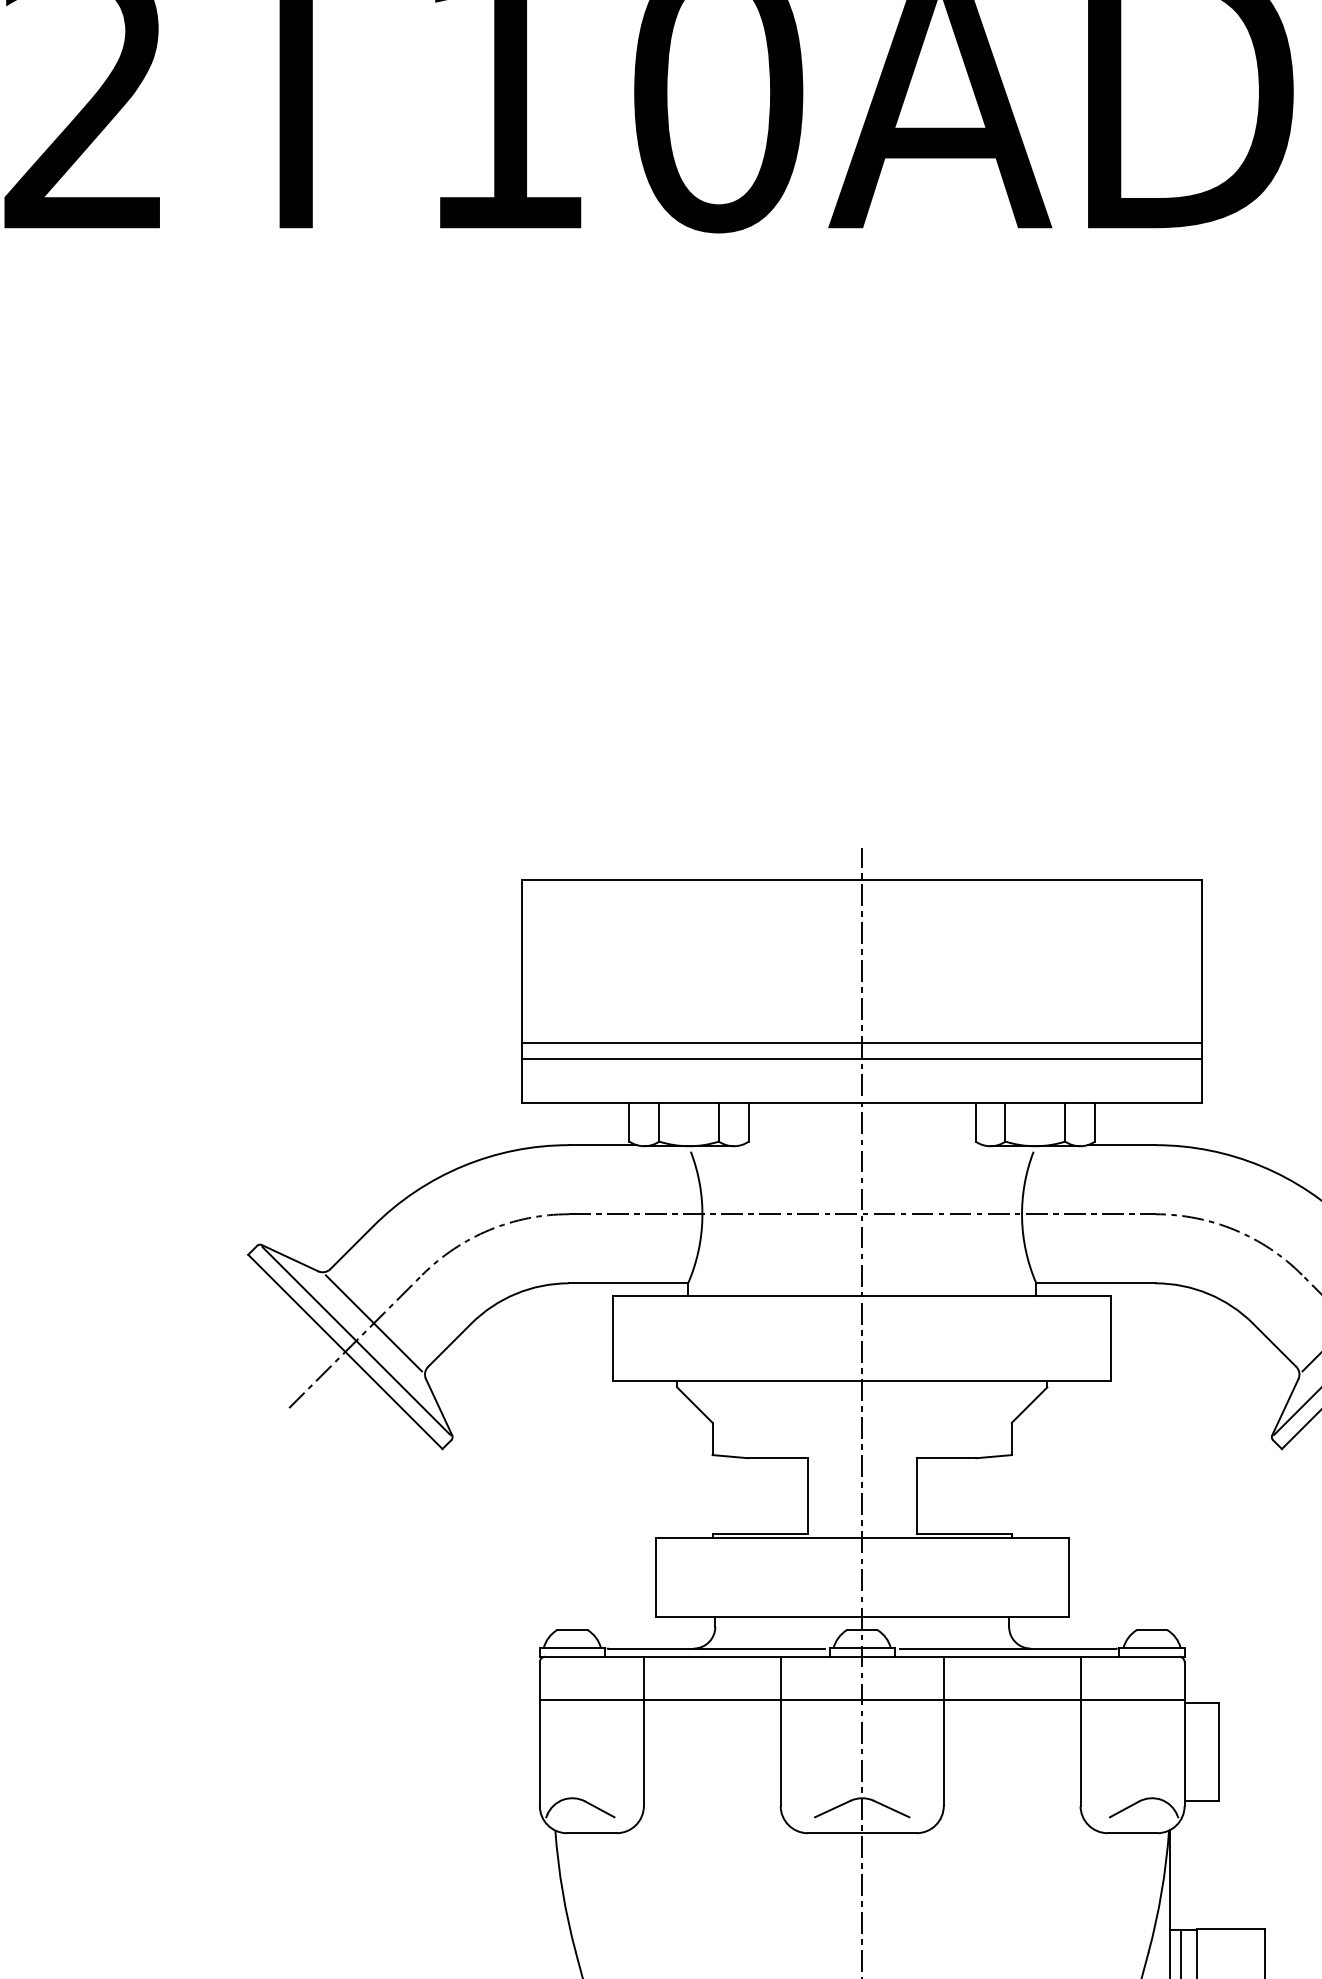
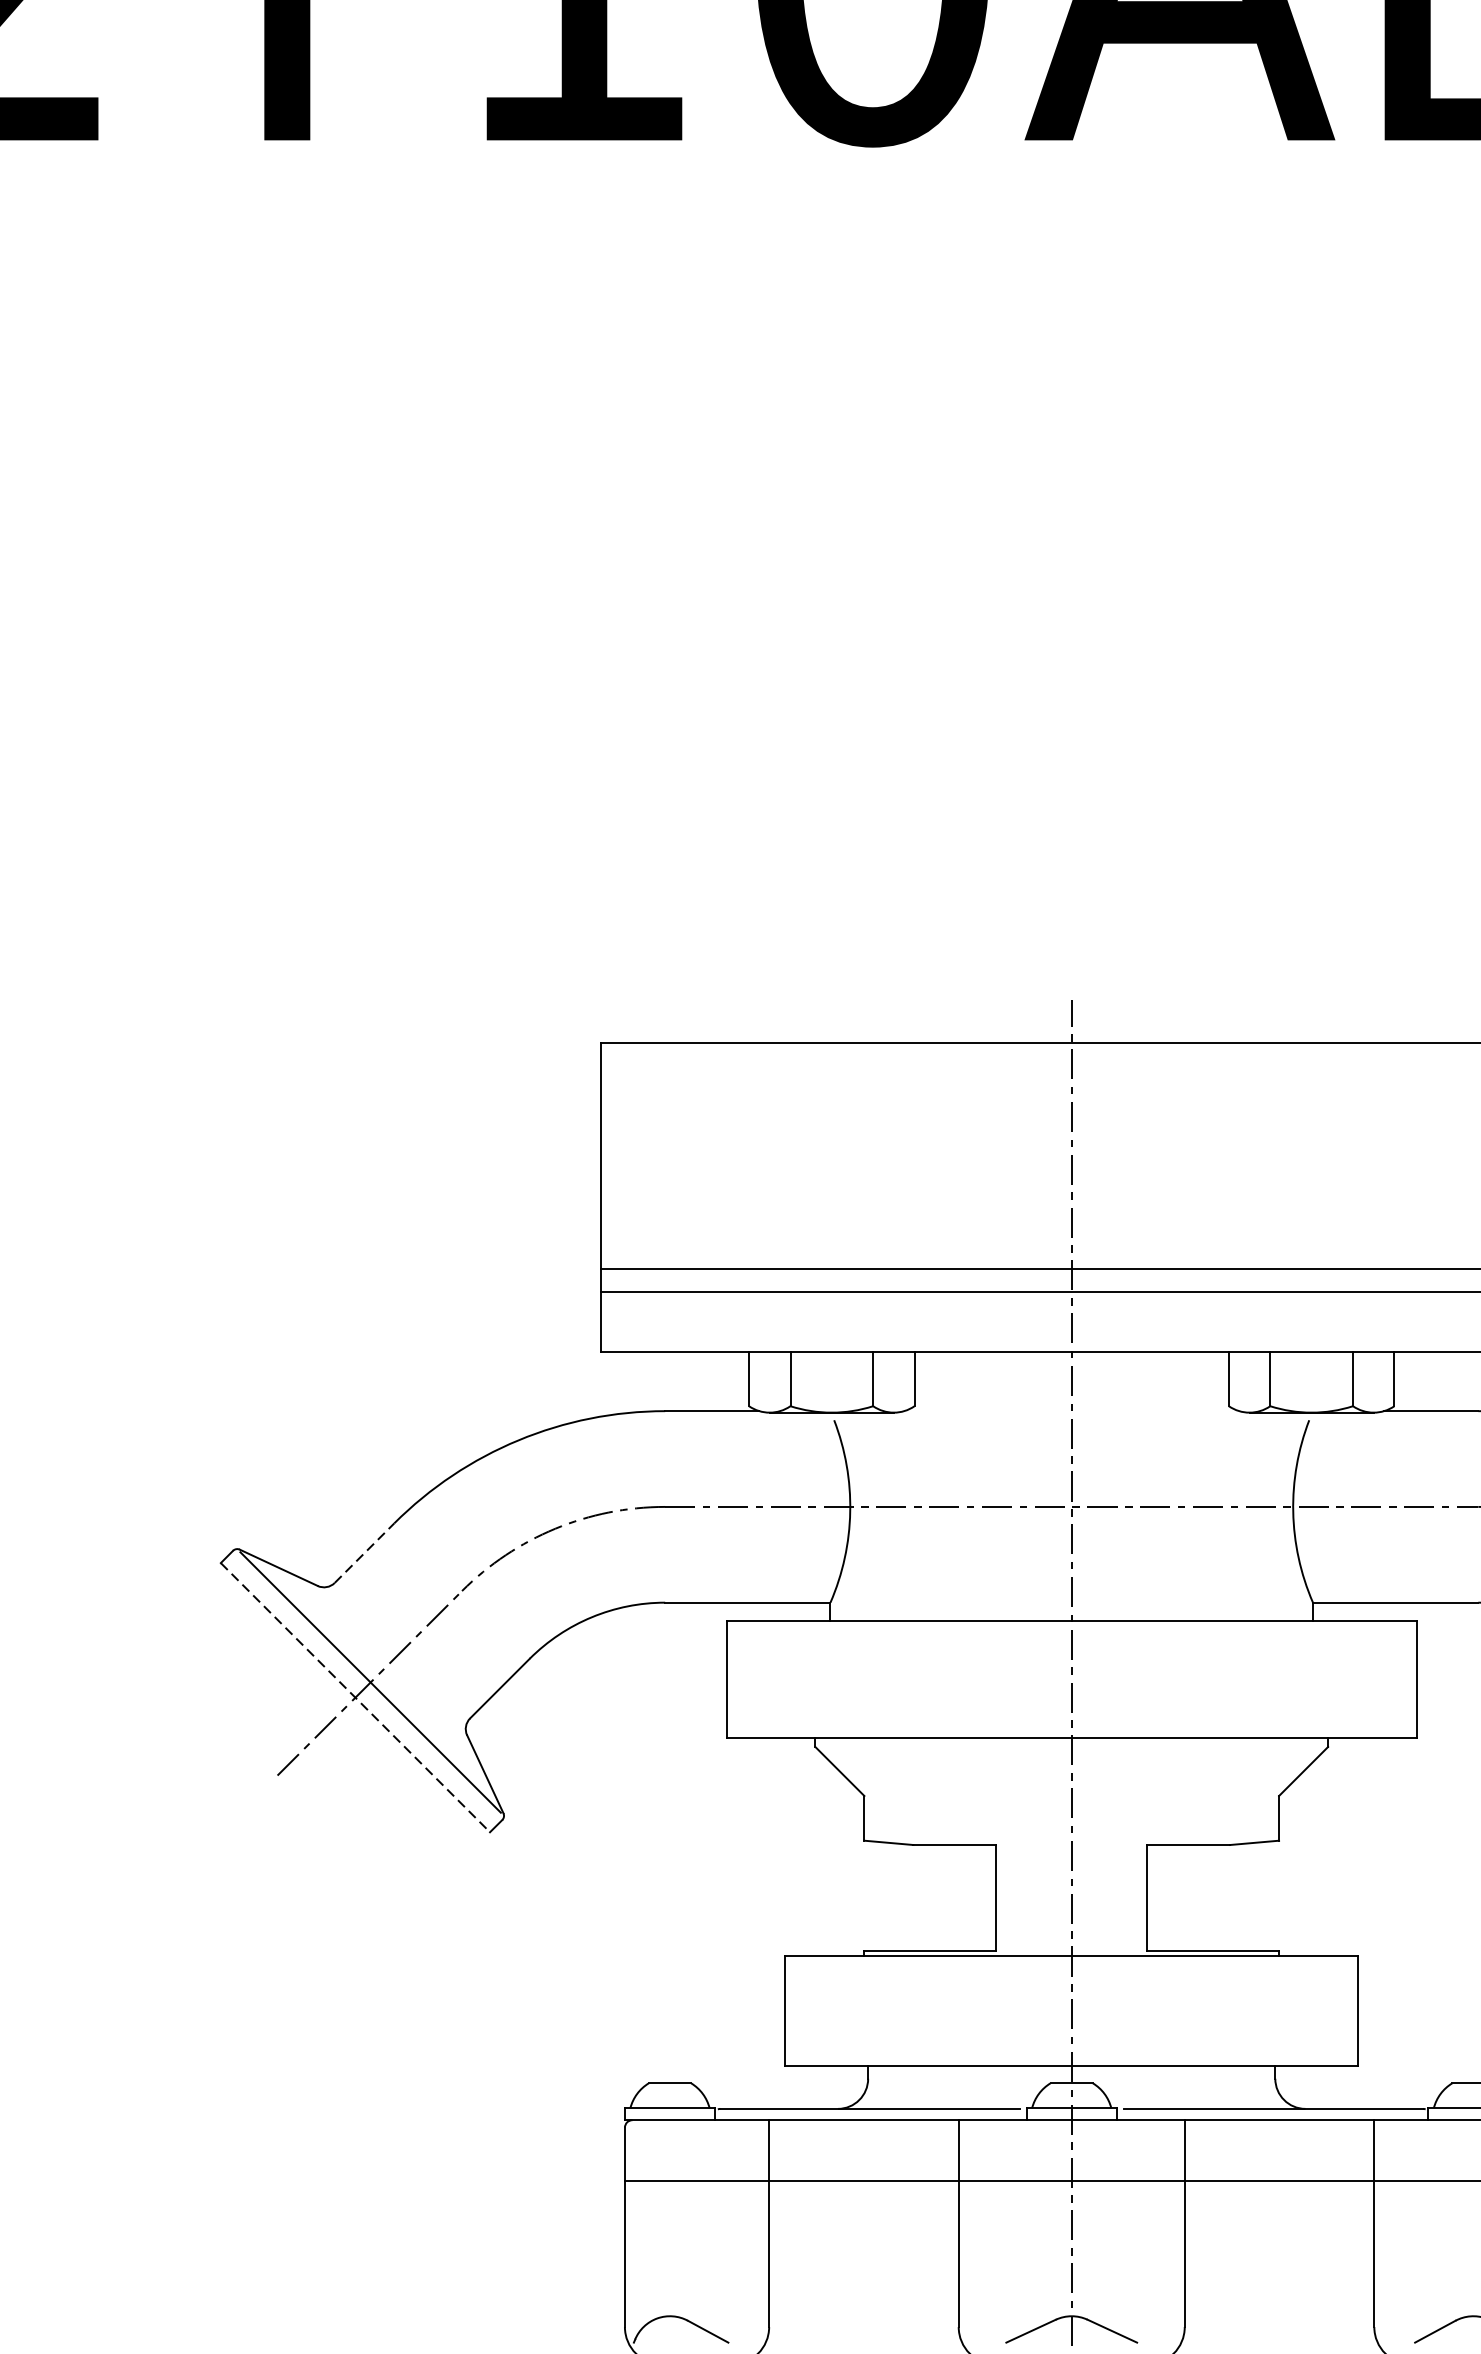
line: (352, 1247) -> (365, 1552), solid -> dashed
line: (373, 1323) -> (394, 1658), removed
line: (345, 1352) -> (355, 1698), solid -> dashed

